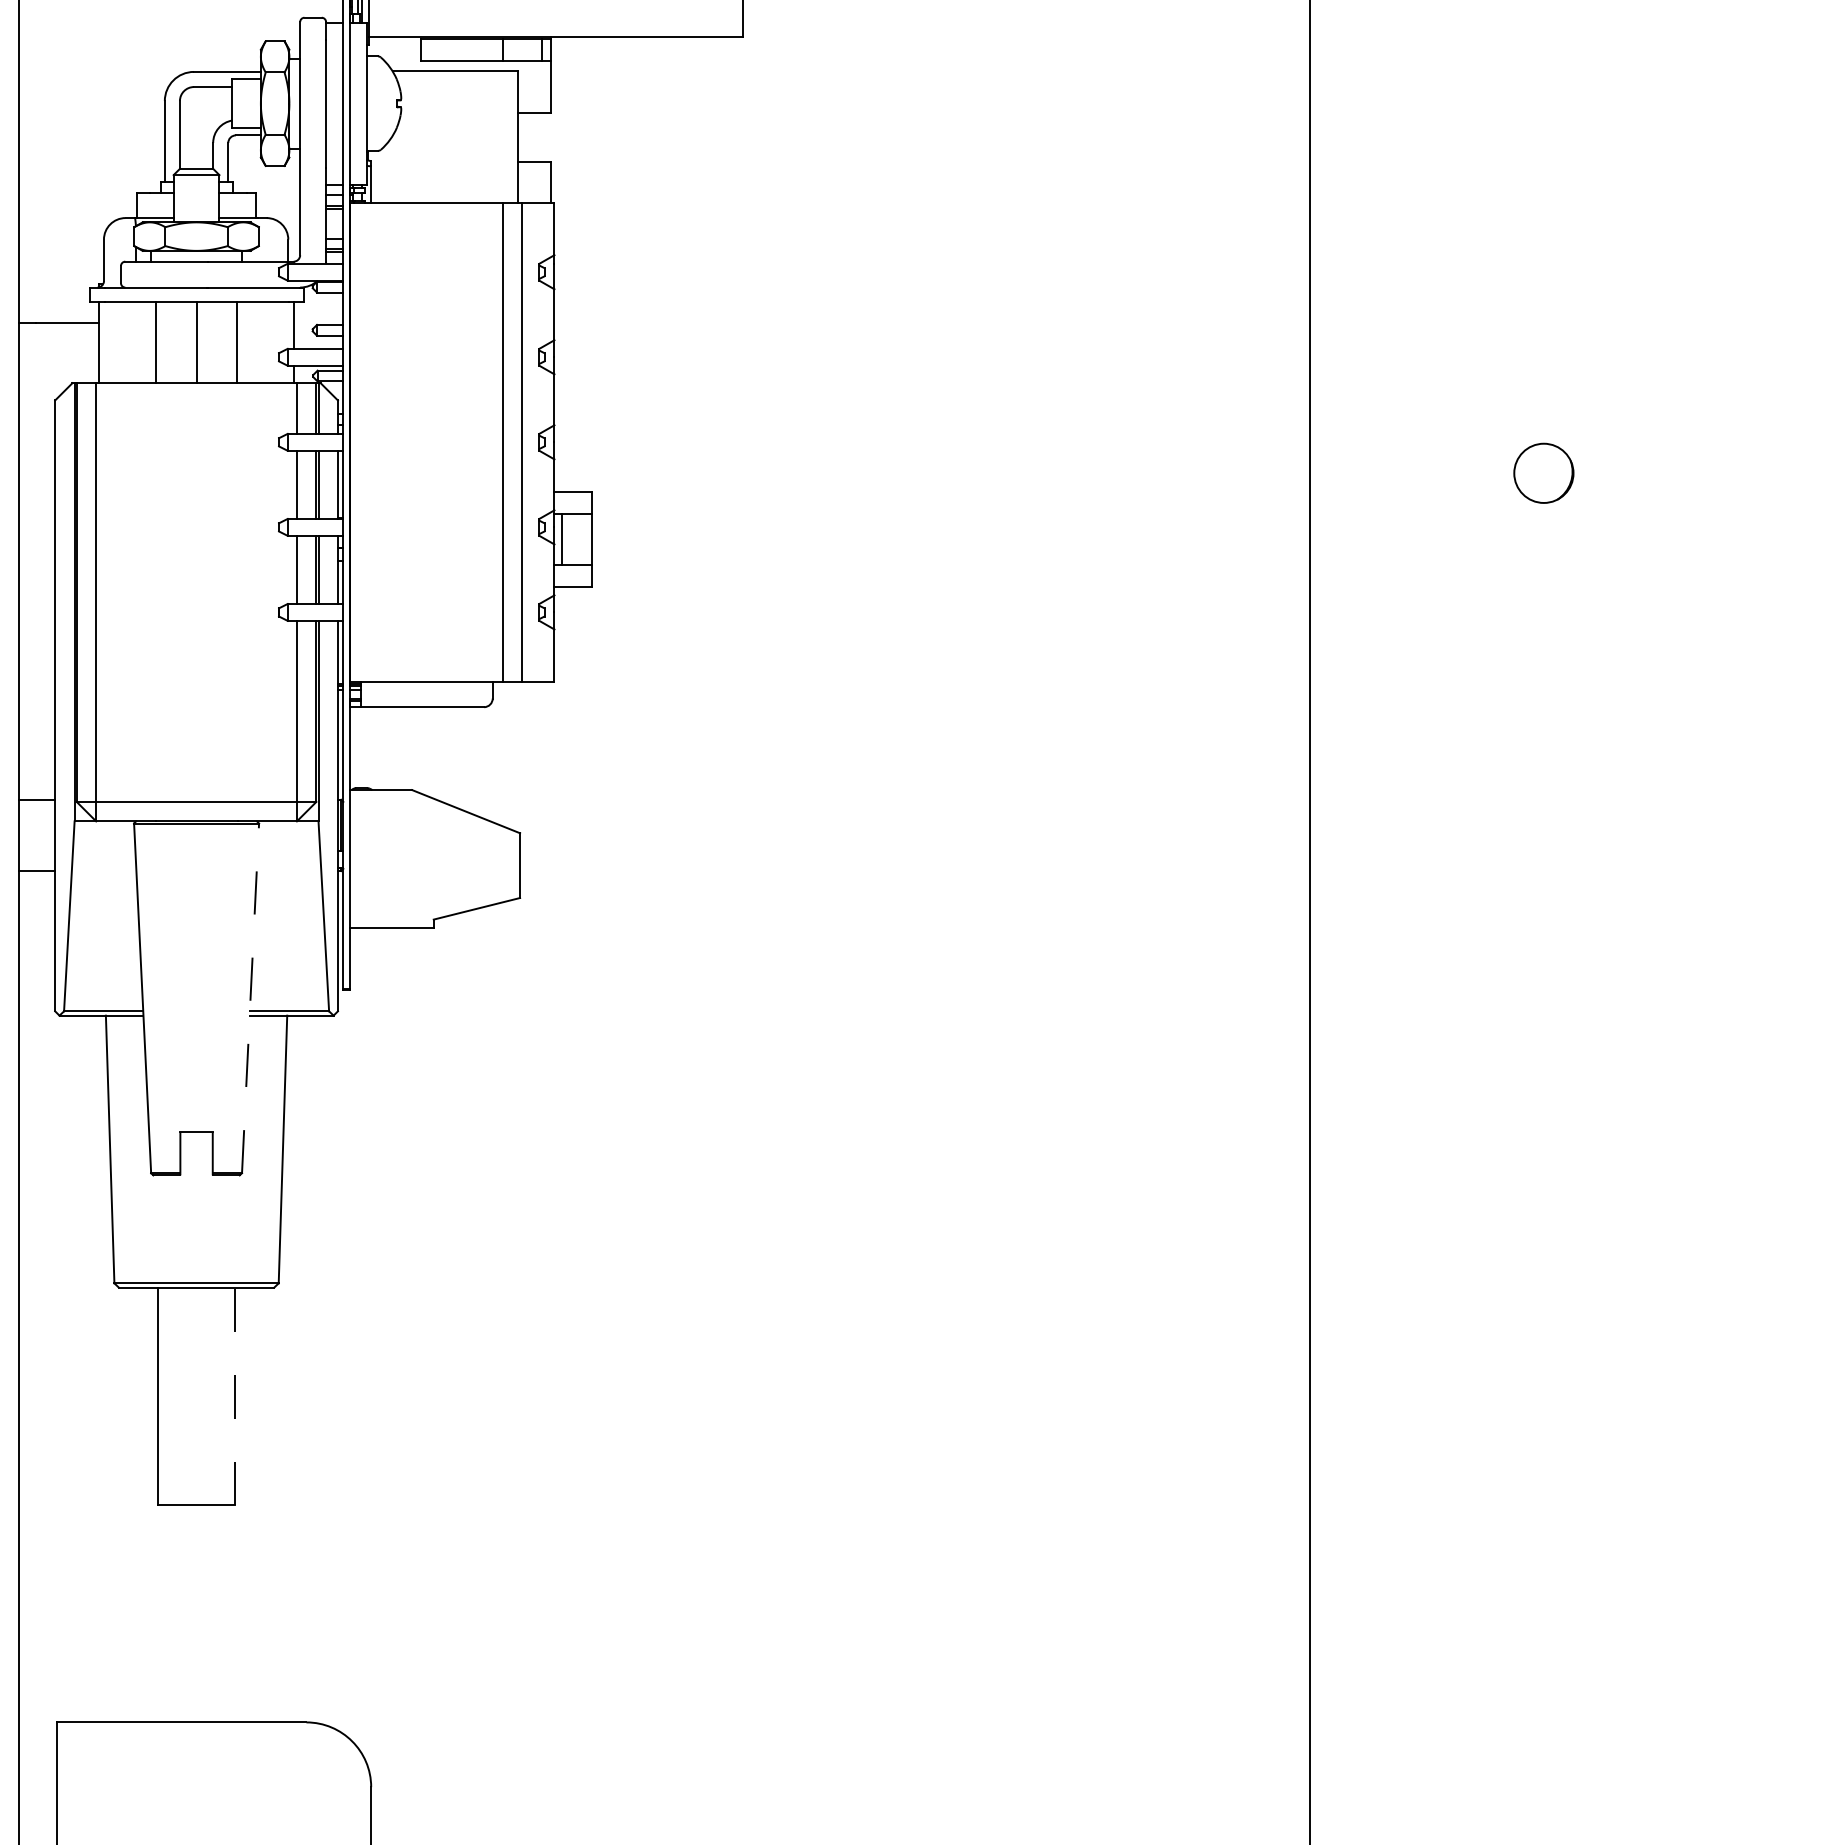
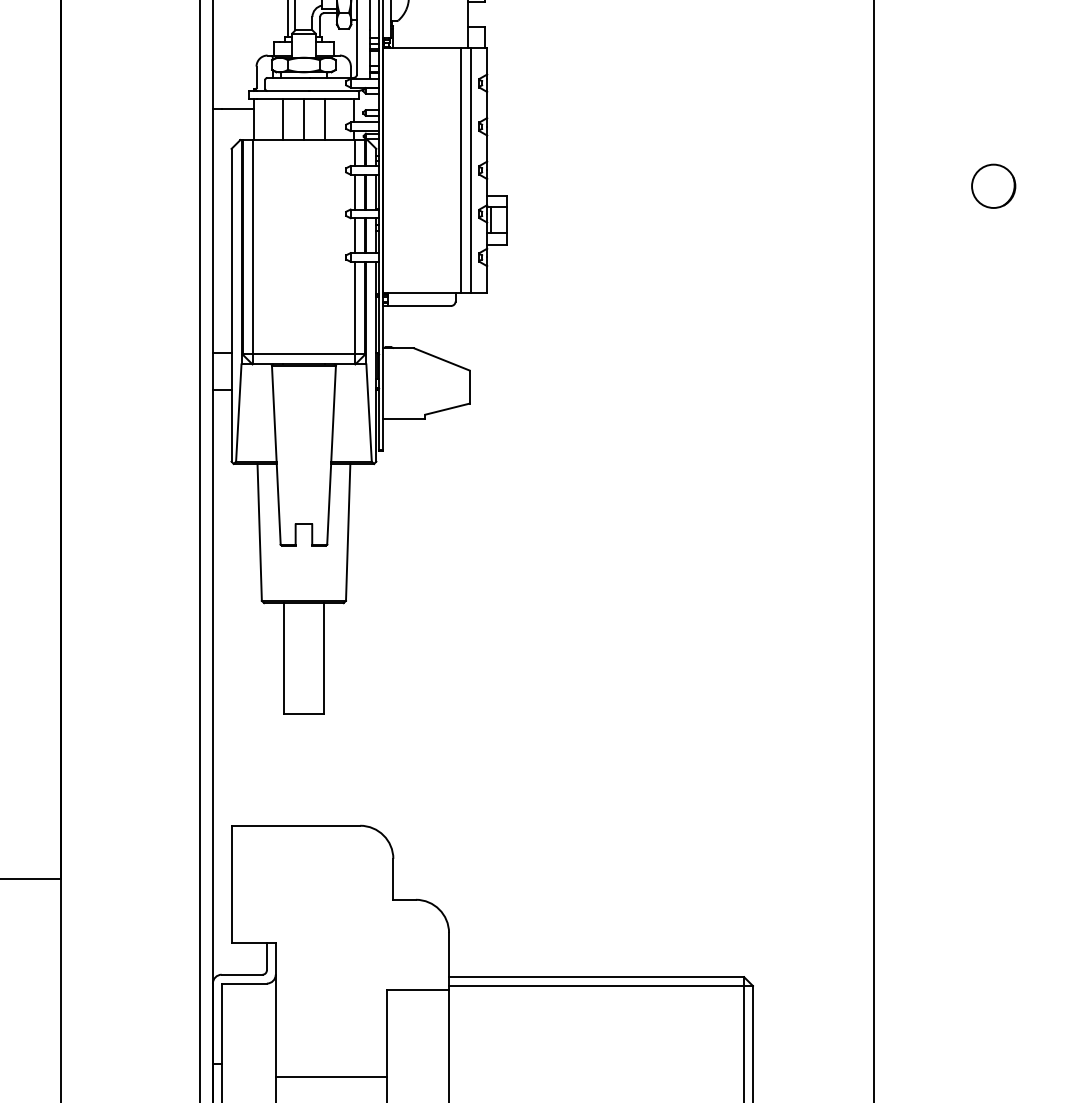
circle: (1543, 471) -> (993, 185), size x1.43
line: (250, 999) -> (331, 455), dashed -> solid
line: (234, 1395) -> (323, 658), dashed -> solid

